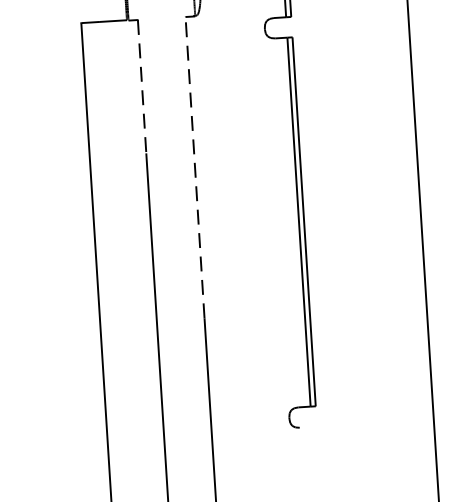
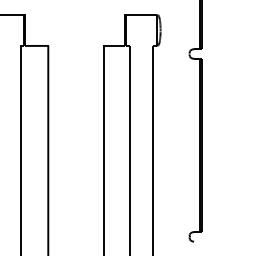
line: (142, 86) -> (130, 77), dashed -> solid
line: (194, 166) -> (152, 116), dashed -> solid

